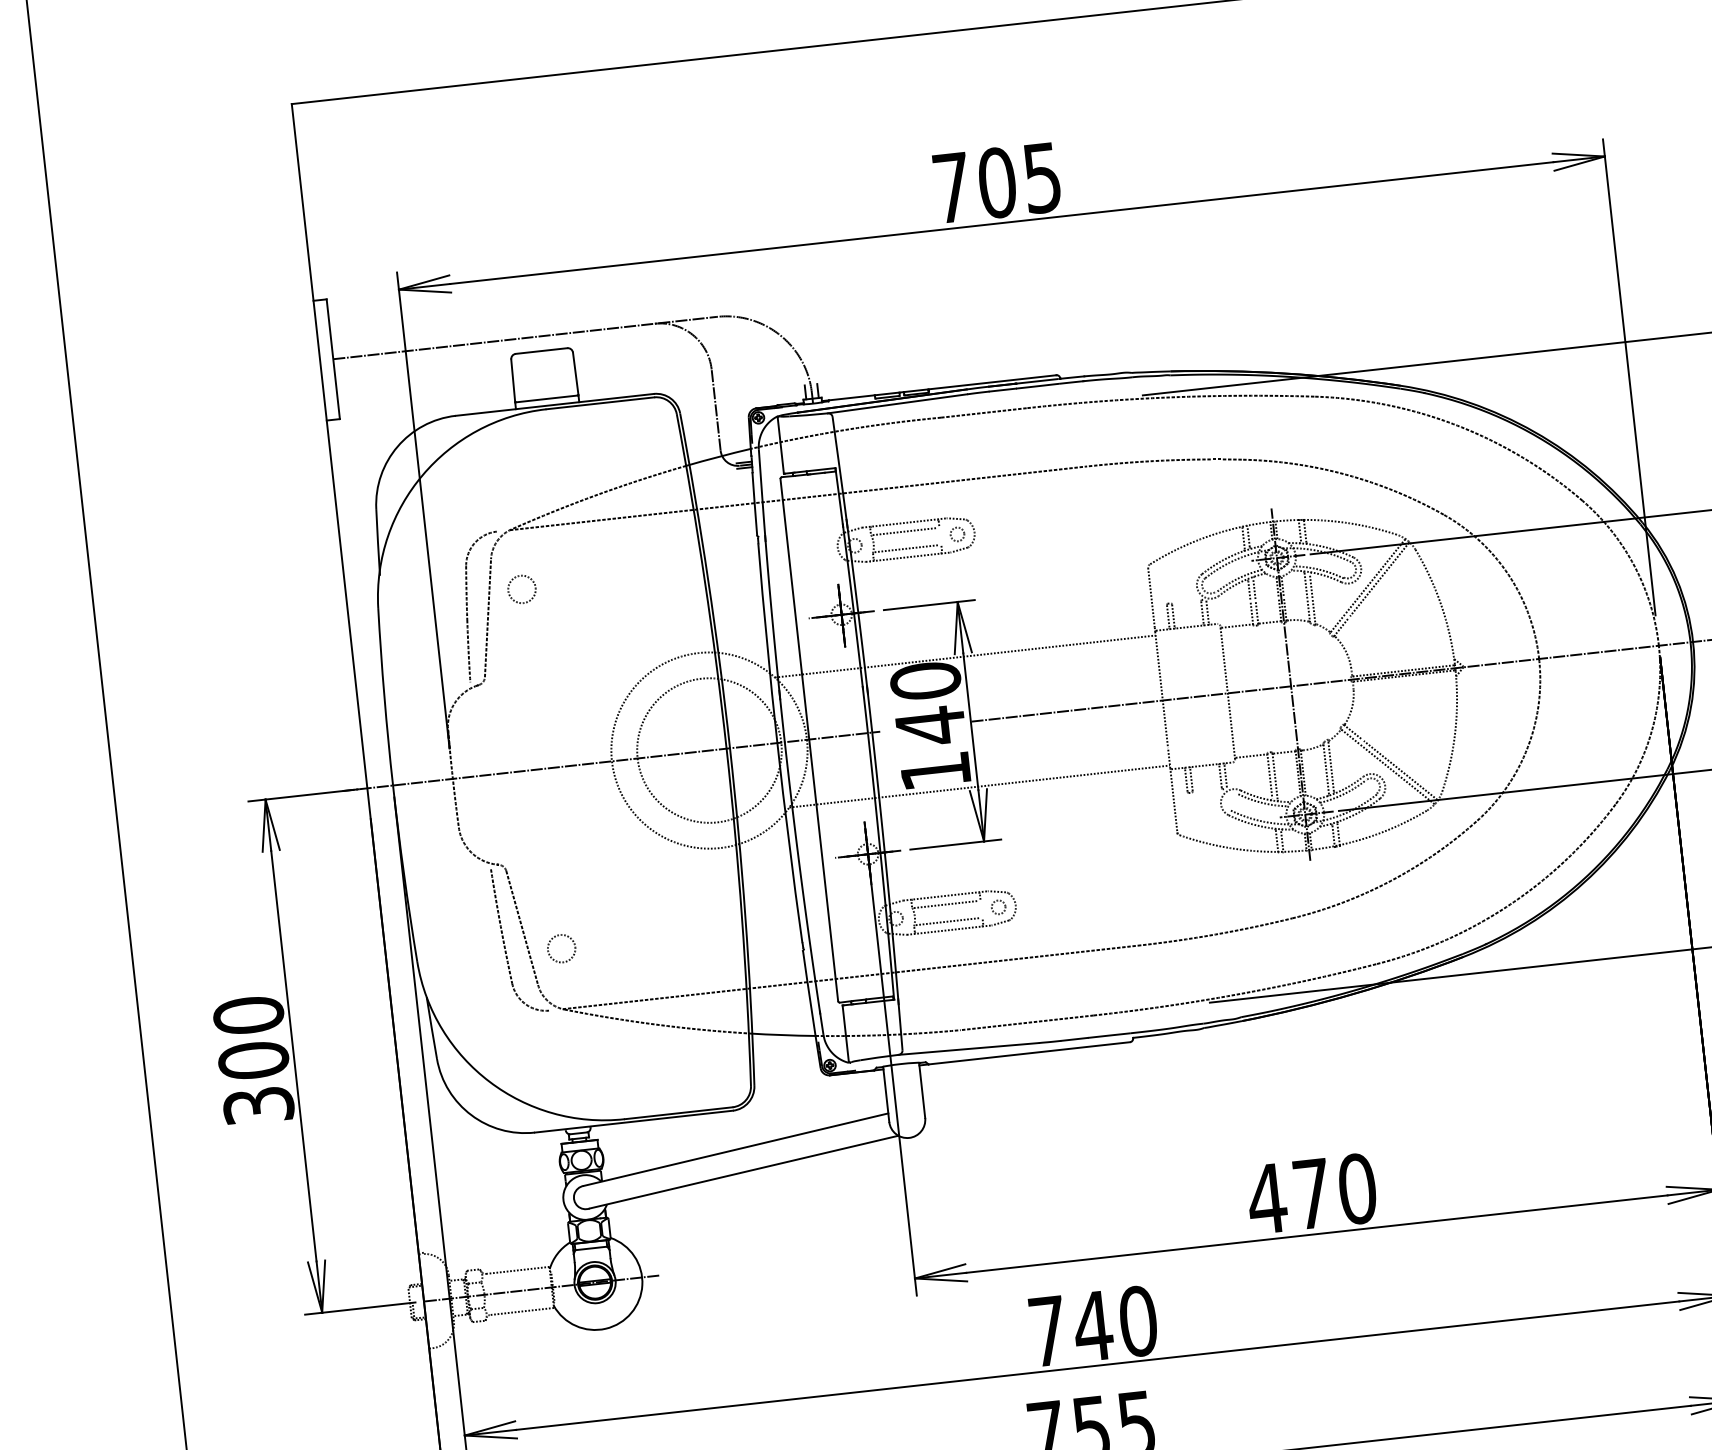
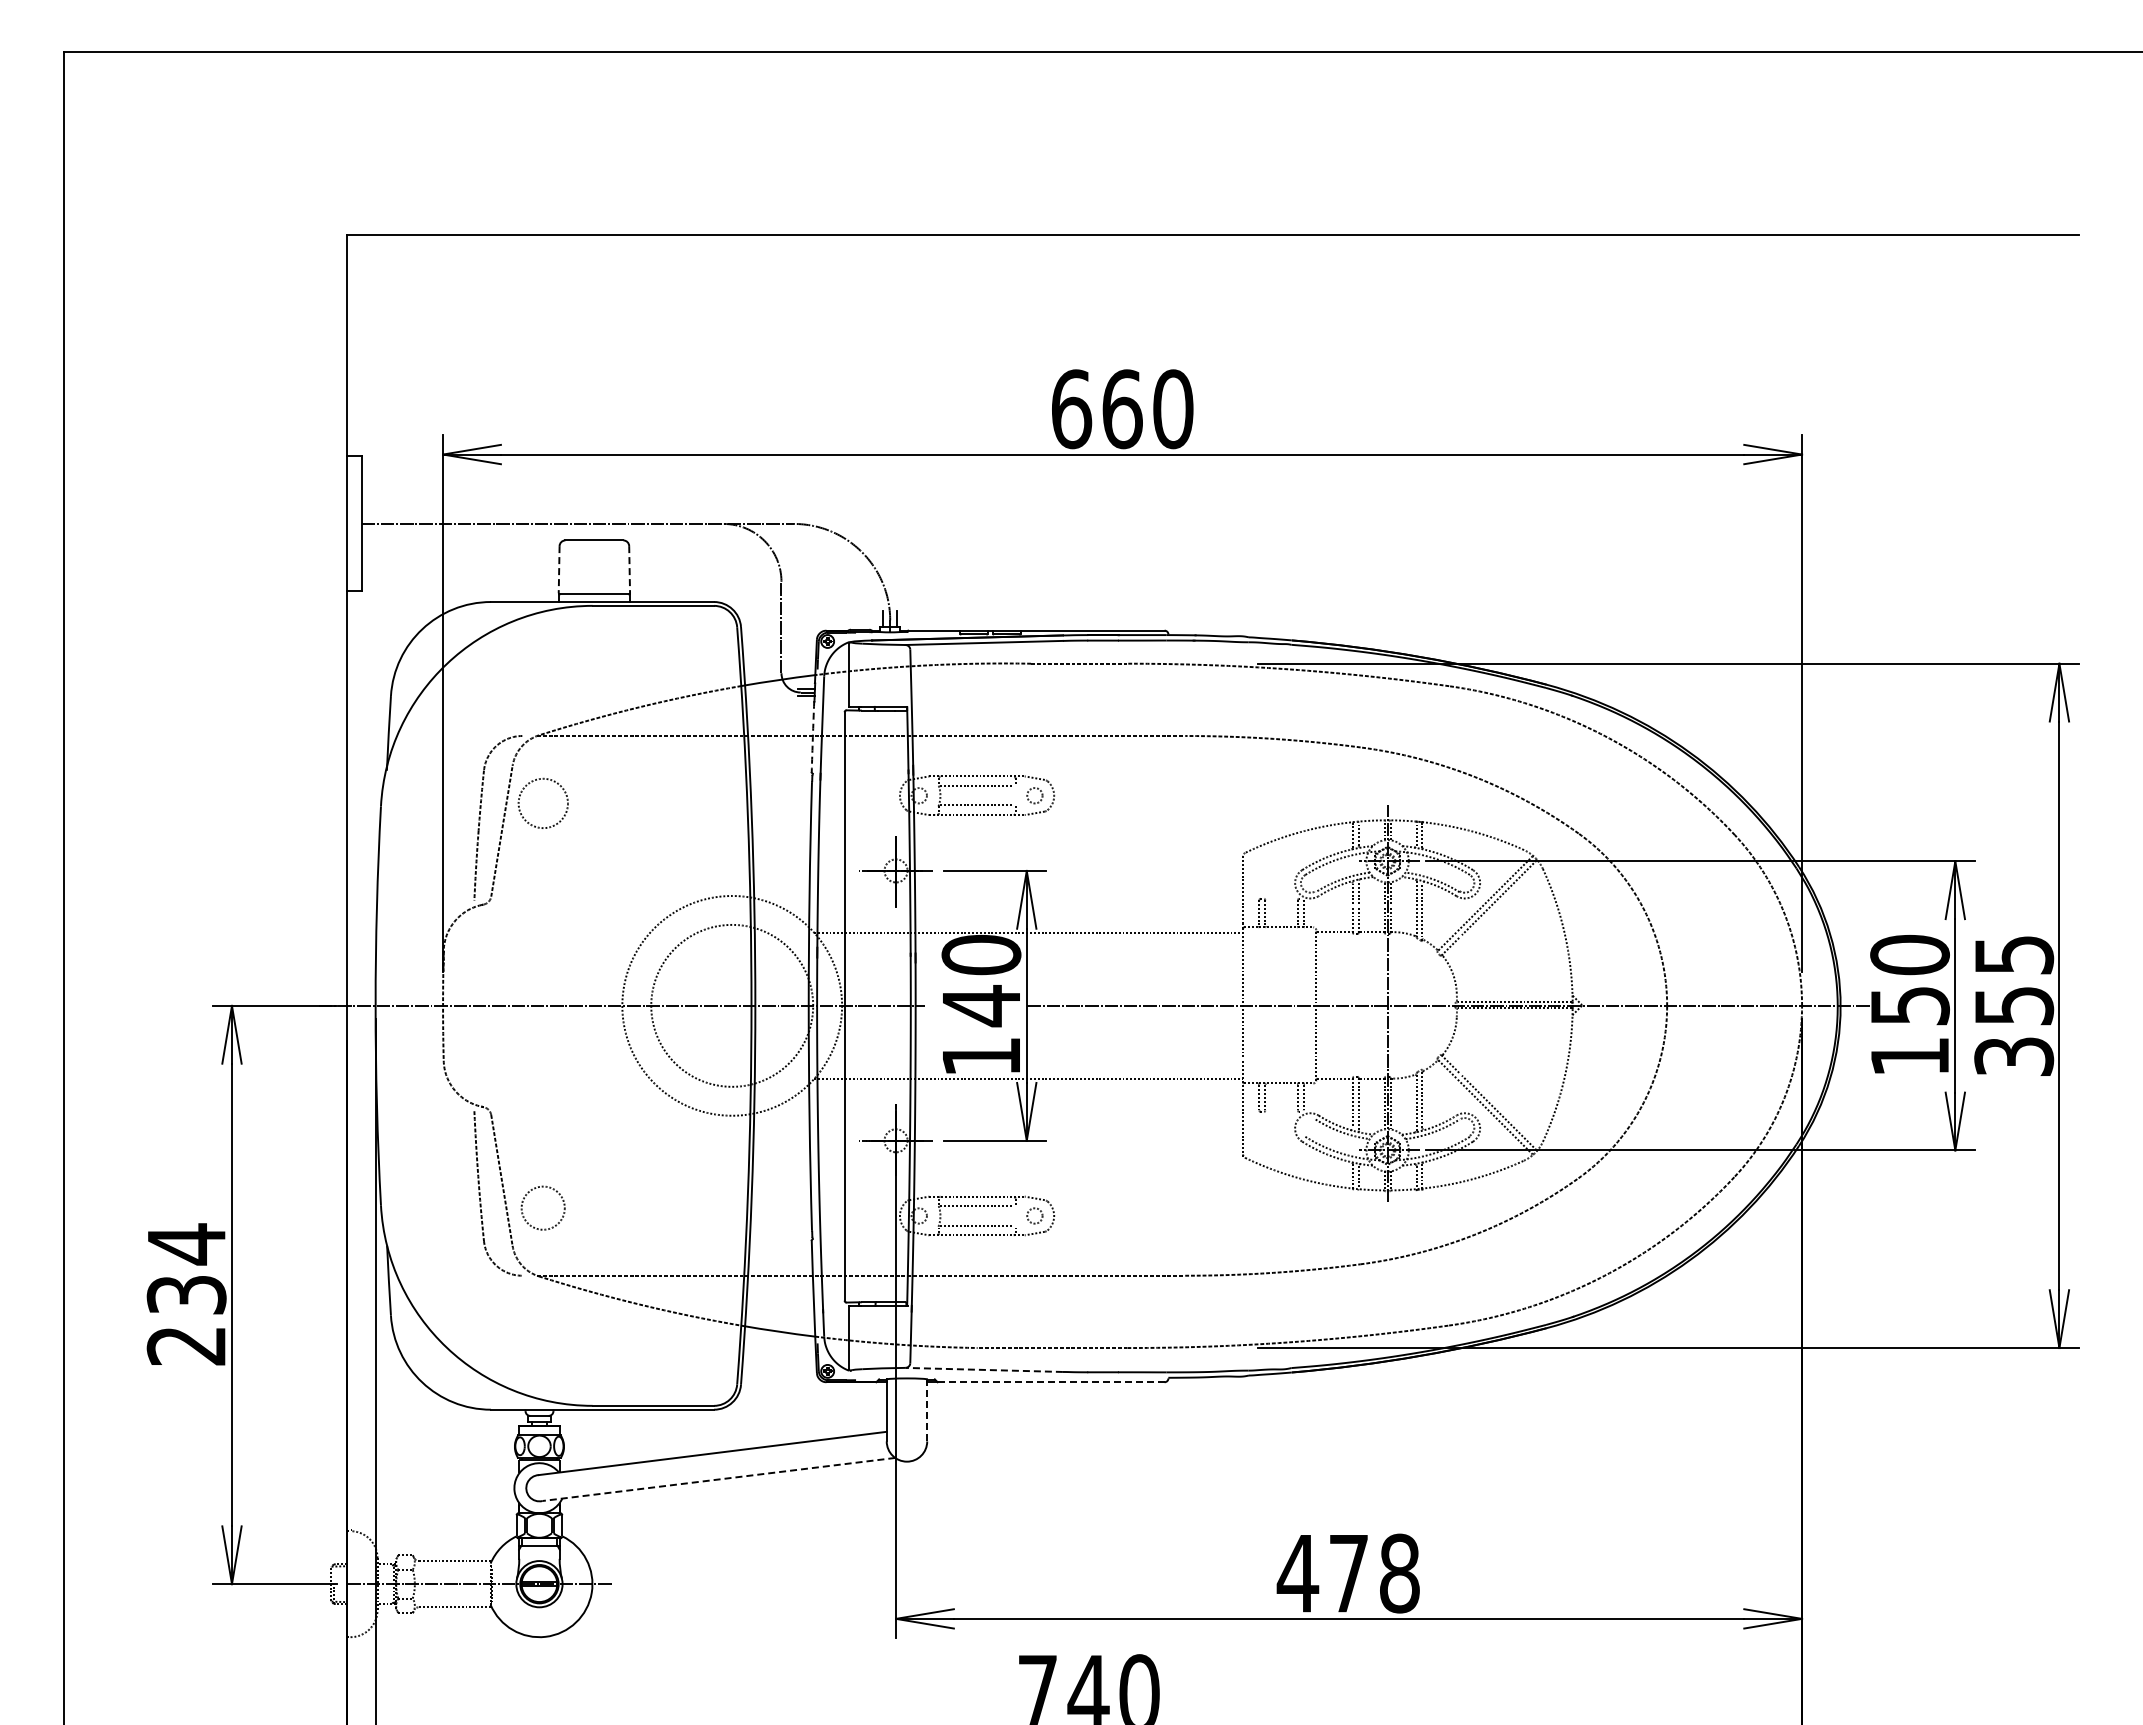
text: (997, 183) -> (1122, 409), 705 -> 660
line: (575, 373) -> (629, 569), solid -> dashed
line: (513, 380) -> (559, 569), solid -> dashed
arc: (754, 504) -> (812, 737), solid -> dashed
circle: (521, 589) -> (542, 803), size x1.6
circle: (561, 948) -> (543, 1208), size x1.4
line: (968, 1048) -> (984, 1369), solid -> dashed
line: (1029, 1053) -> (1051, 1382), solid -> dashed
text: (253, 1060) -> (186, 1294), 300 -> 234
line: (922, 1089) -> (927, 1409), solid -> dashed
line: (743, 1172) -> (718, 1479), solid -> dashed
text: (1357, 1188) -> (1399, 1573), 470 -> 478

